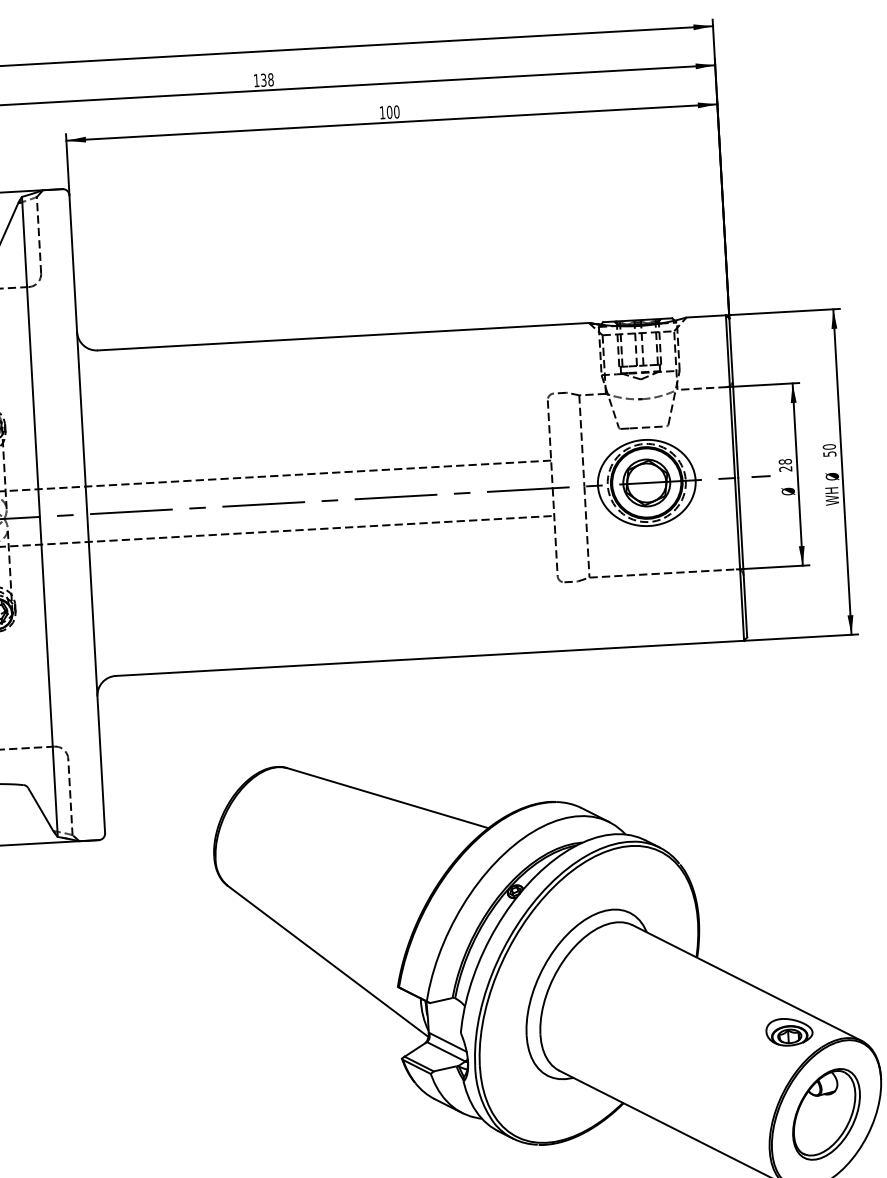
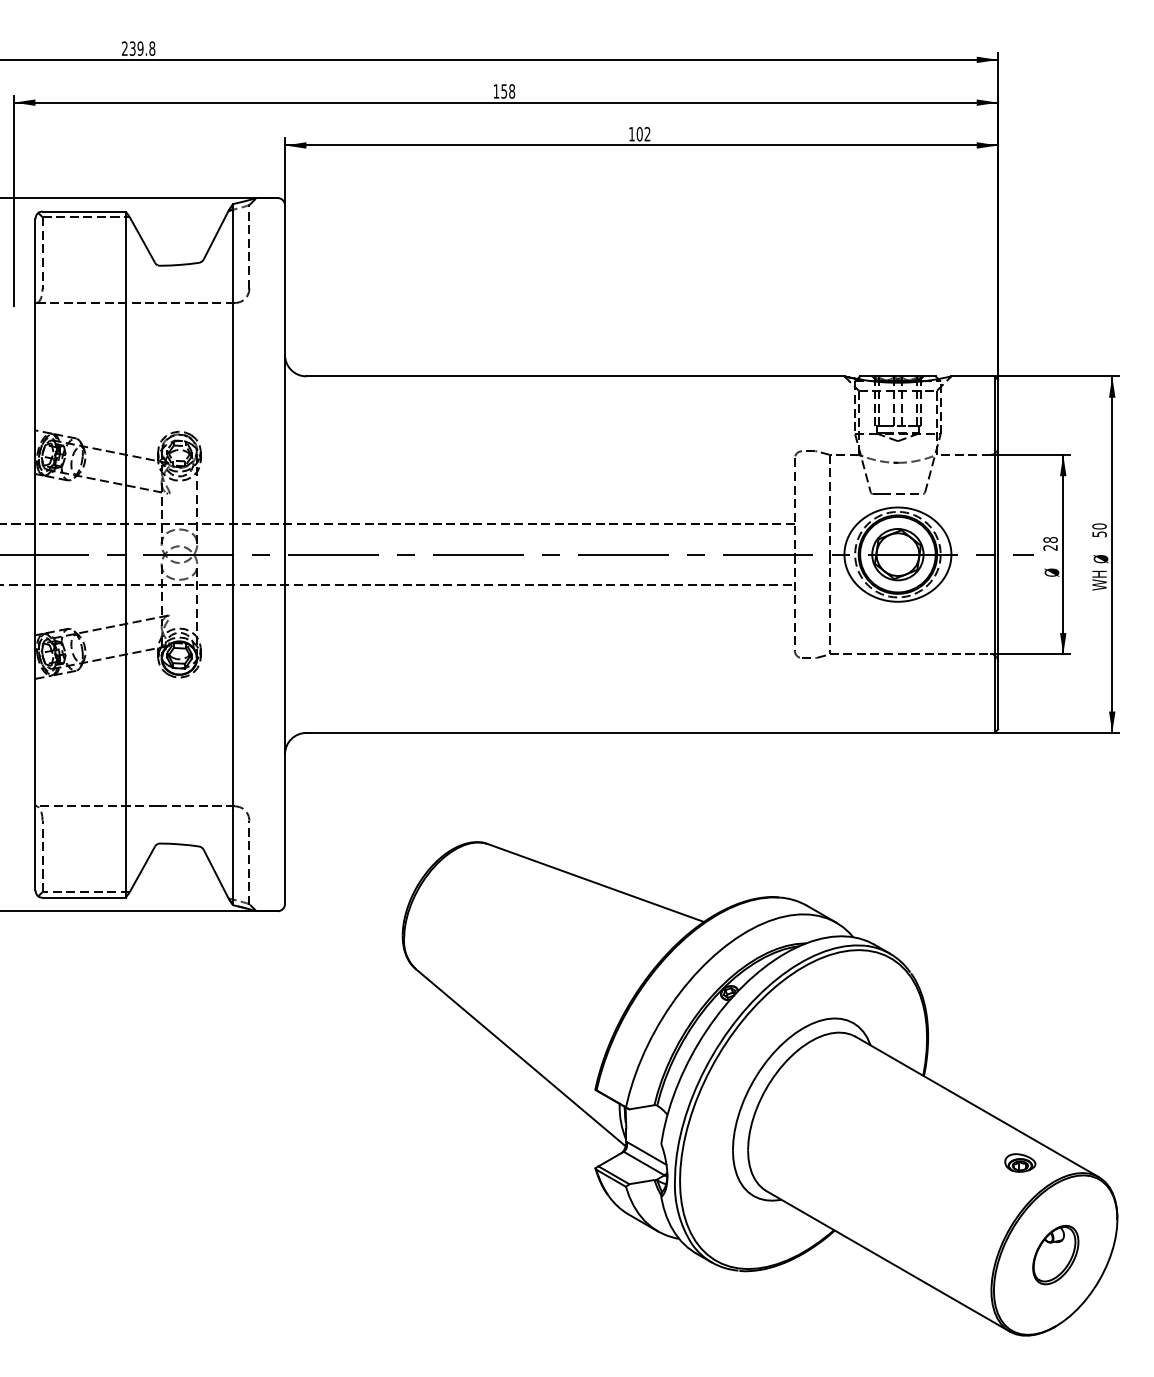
text: (263, 79) -> (504, 90), 138 -> 158
text: (396, 112) -> (647, 134), 100 -> 102
part: (789, 1031) -> (1020, 1162), size x0.6
part: (826, 1113) -> (1055, 1254), size x0.6

